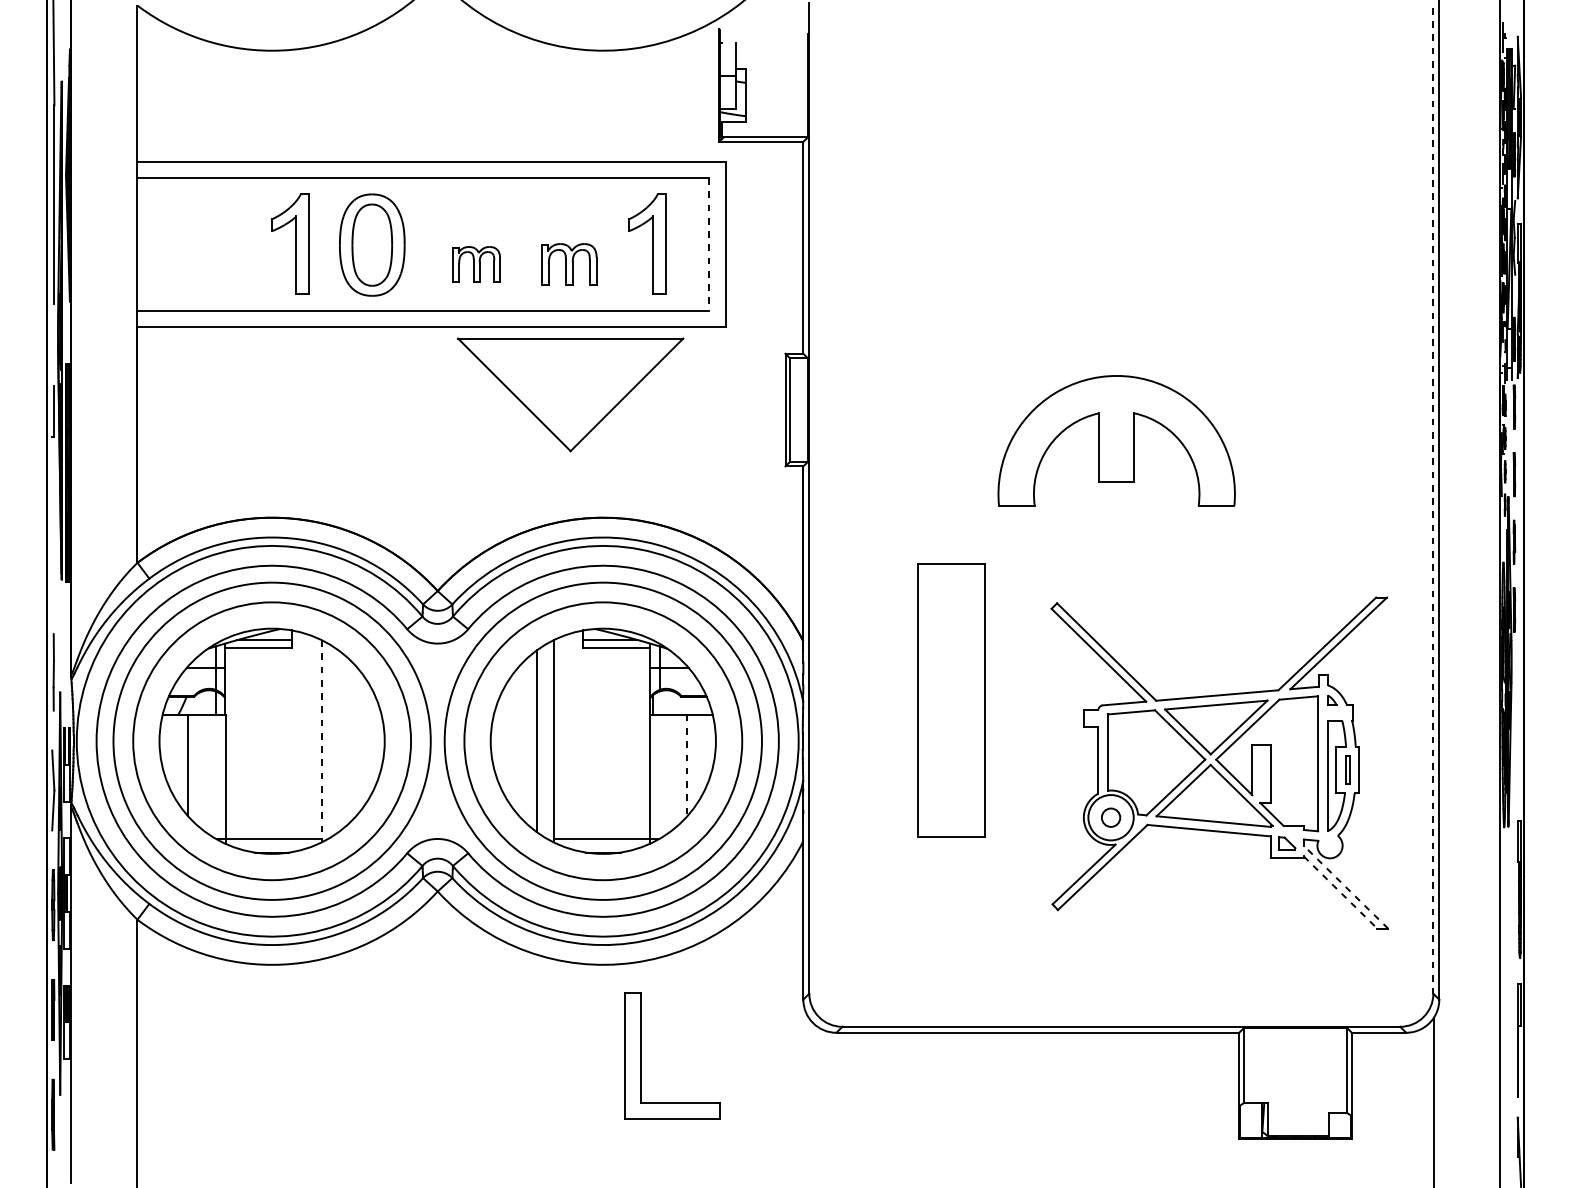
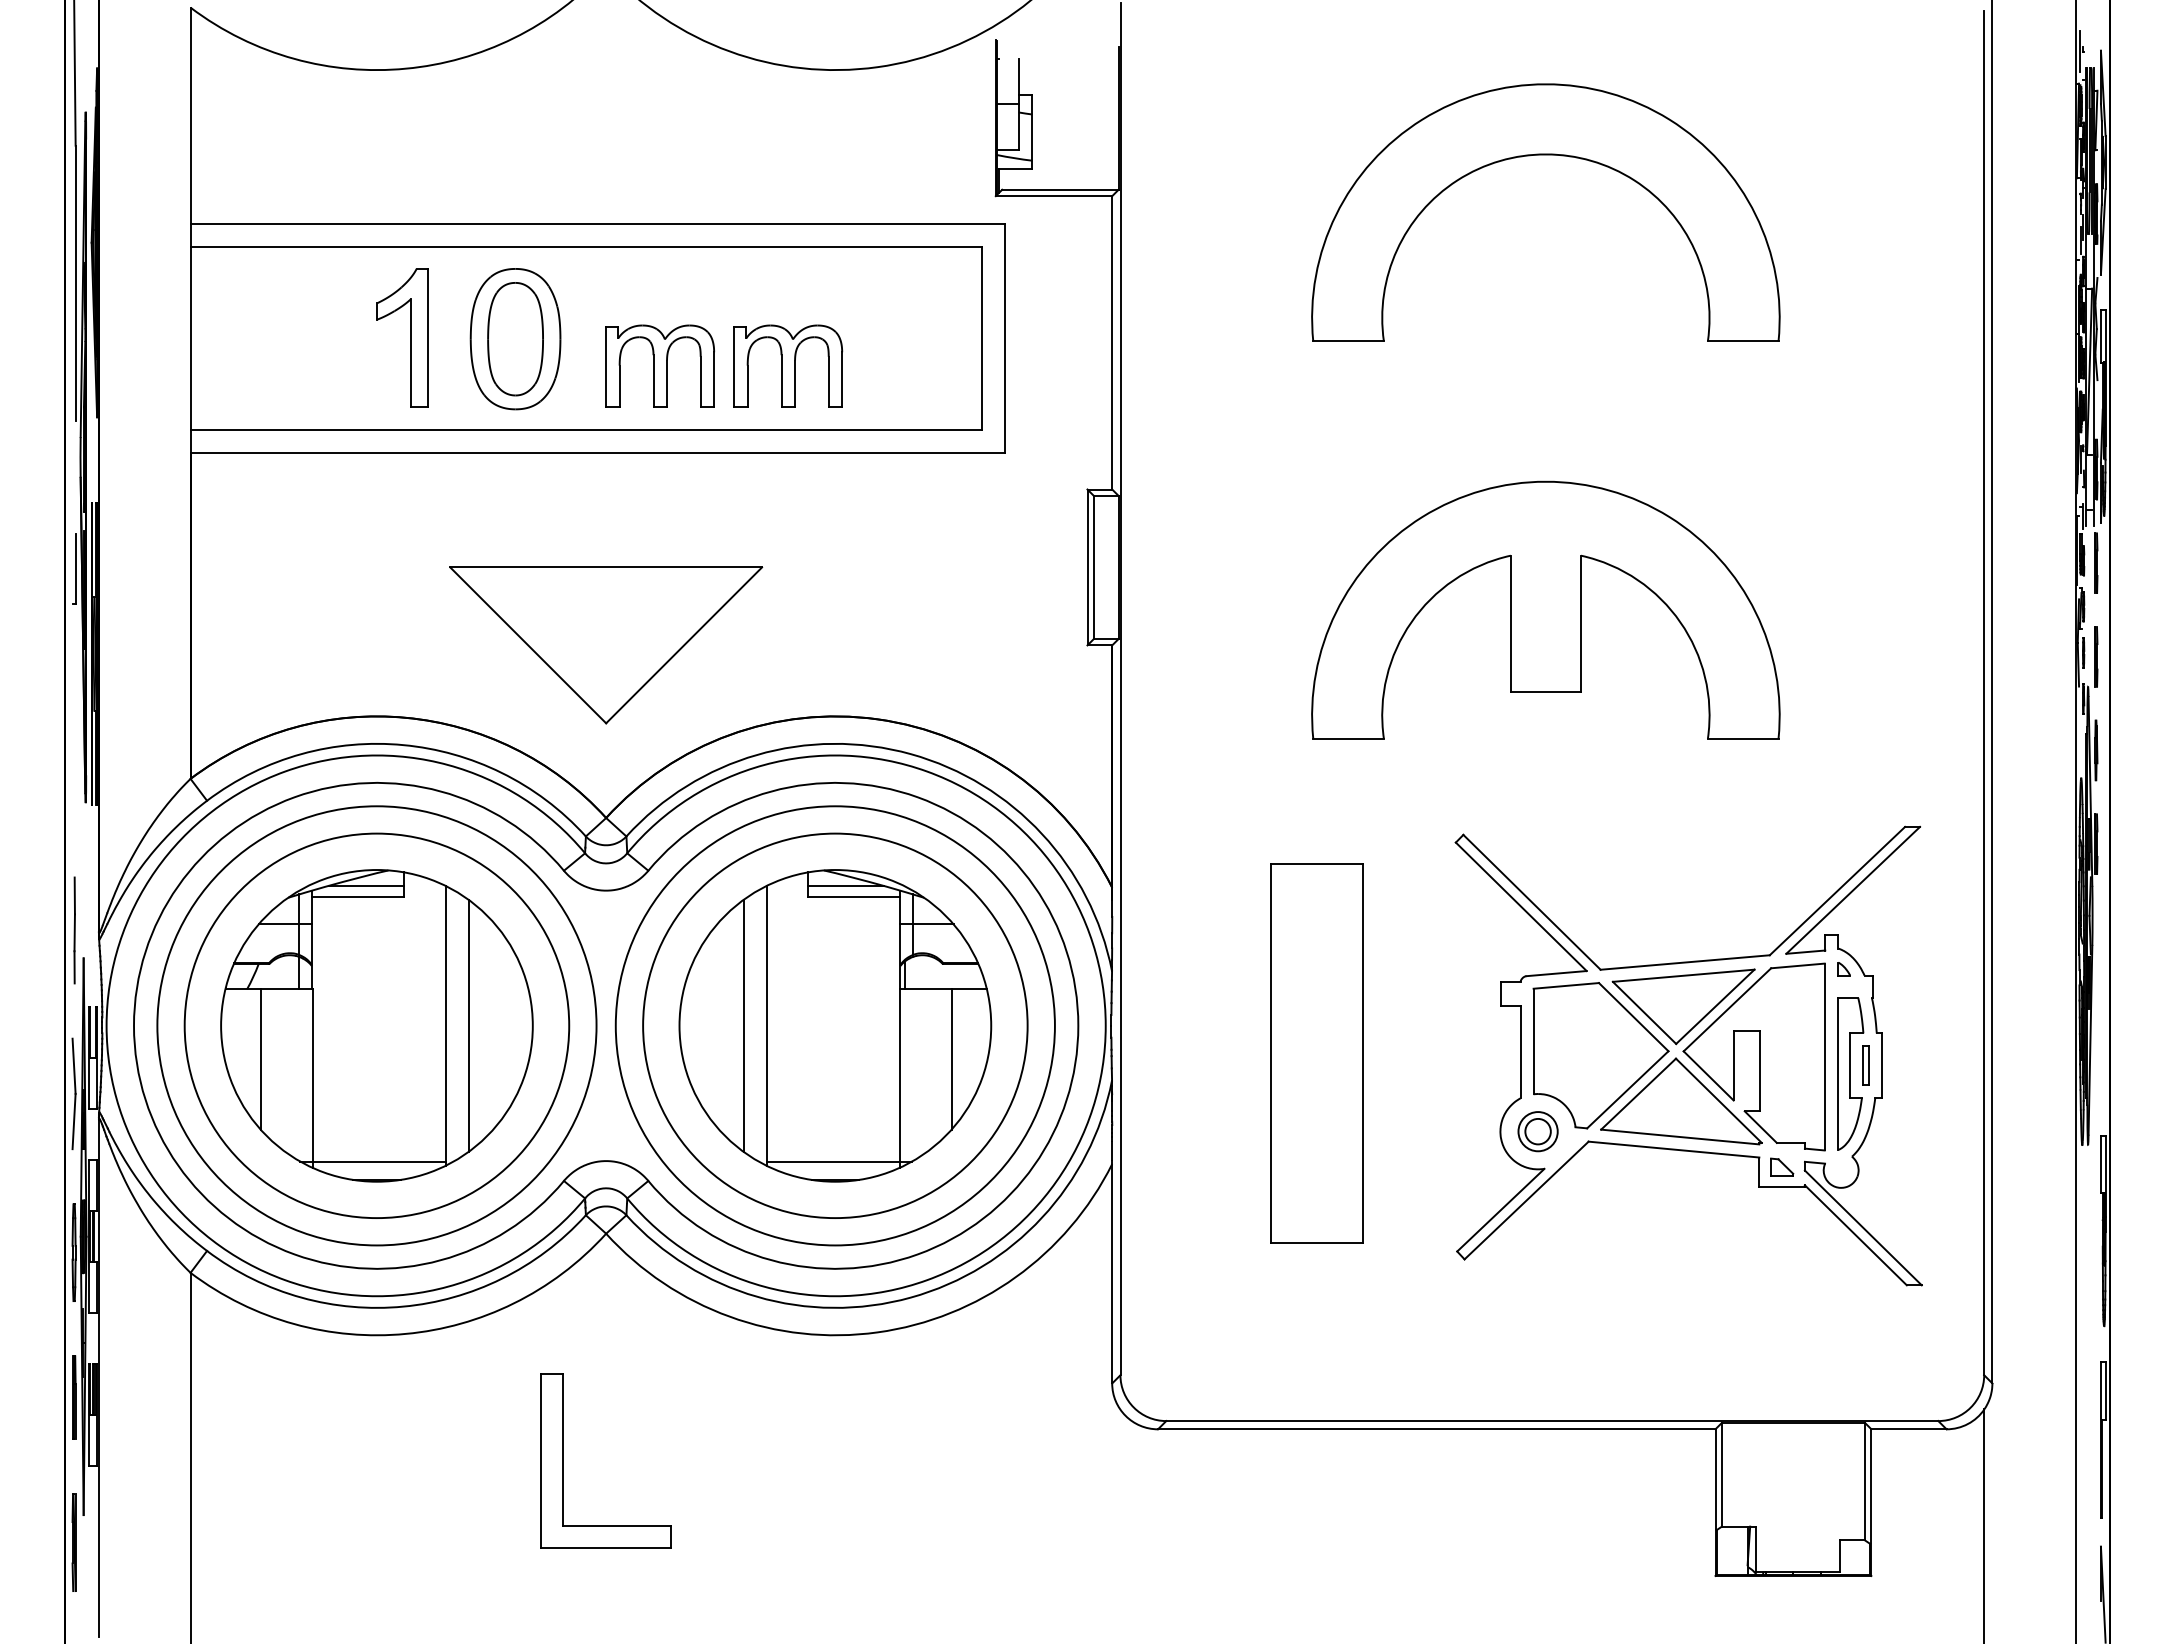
part: (1116, 112) -> (1545, 155), added
part: (653, 243) -> (904, 337), removed
line: (709, 244) -> (982, 338), dashed -> solid
part: (476, 264) -> (659, 365), size x1.67
part: (569, 264) -> (788, 365), size x1.43
part: (570, 394) -> (606, 645), moved
part: (1116, 440) -> (1545, 609), size x1.43
line: (1433, 501) -> (1984, 693), dashed -> solid
part: (950, 700) -> (1316, 1053), moved
line: (321, 741) -> (445, 1025), dashed -> solid
line: (338, 741) -> (468, 1025), added
line: (687, 765) -> (951, 1059), dashed -> solid
circle: (1110, 817) -> (1537, 1131), size x0.62
line: (1346, 886) -> (1863, 1227), dashed -> solid
line: (1341, 892) -> (1856, 1235), dashed -> solid
part: (641, 1055) -> (563, 1460), moved

